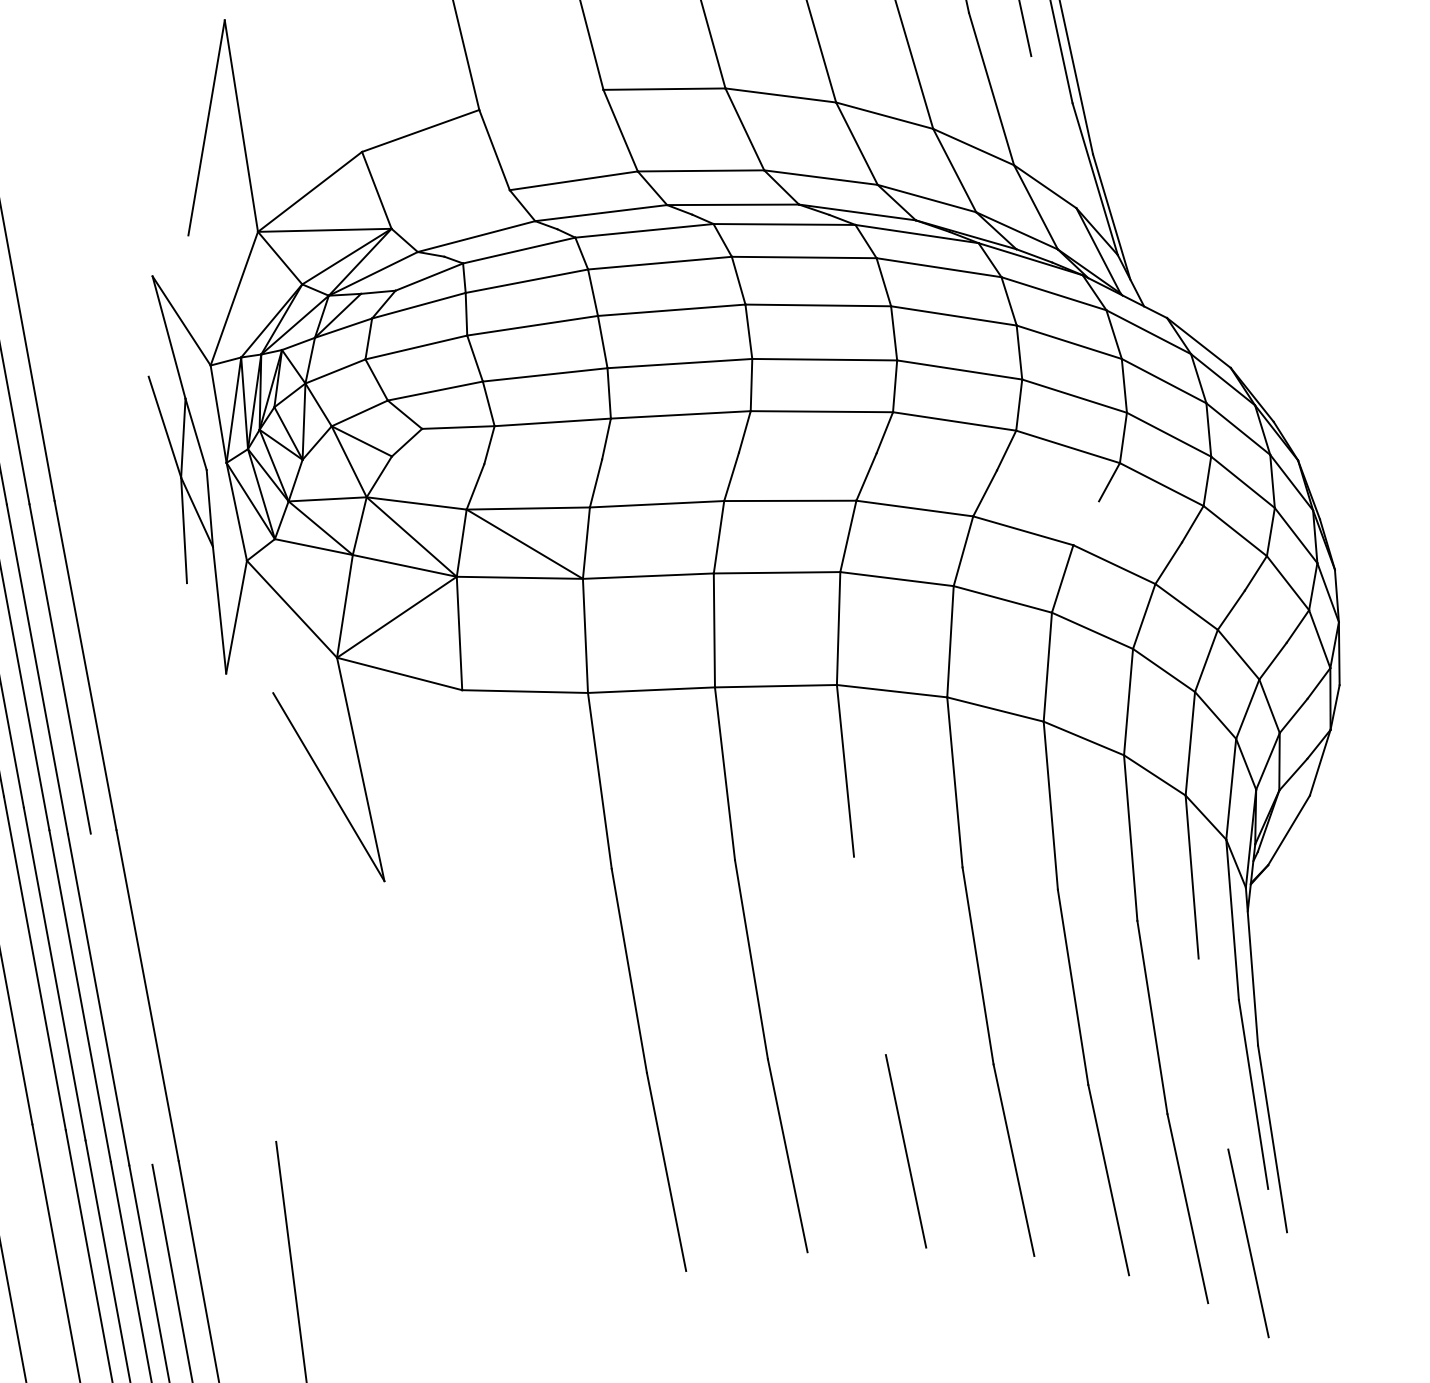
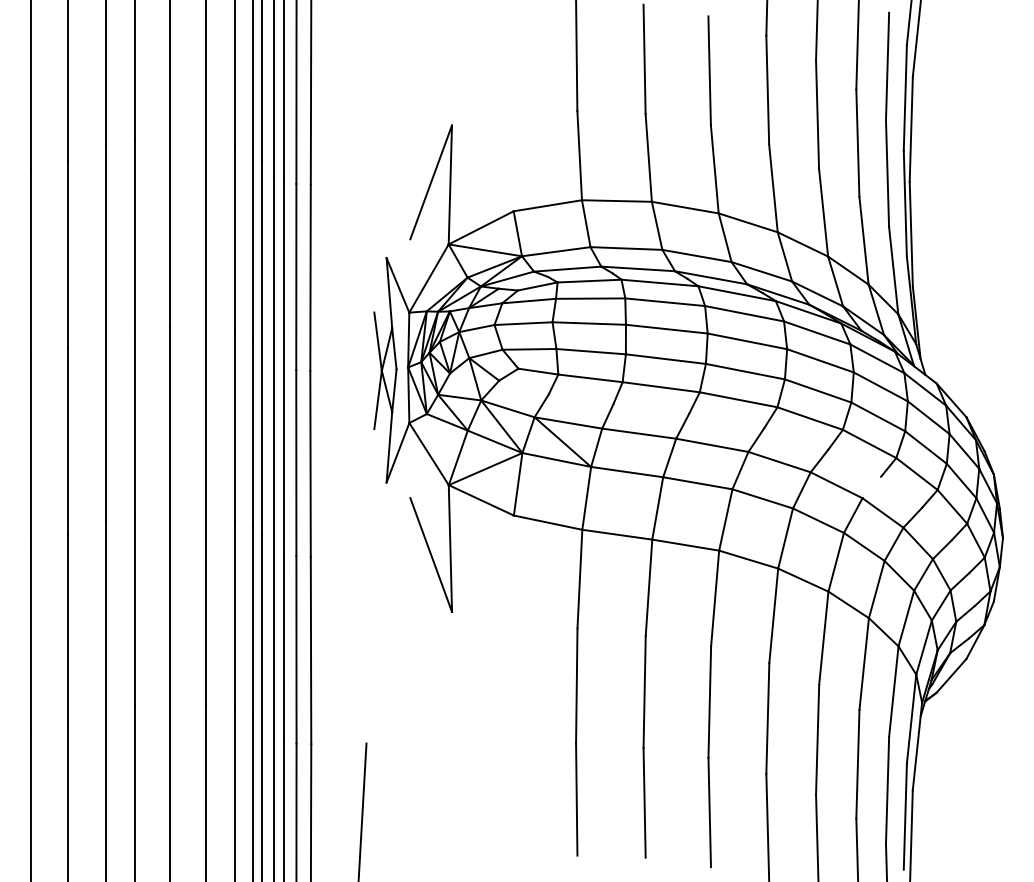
line: (540, 99) -> (616, 200), added
line: (1053, 132) -> (893, 270), added
line: (451, 209) -> (556, 251), added
line: (869, 955) -> (709, 701), added
line: (121, 998) -> (296, 649), added
line: (1213, 1054) -> (887, 790), added

